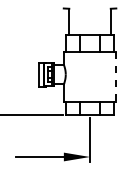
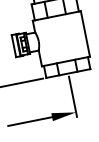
line: (116, 76) -> (85, 33), dashed -> solid

